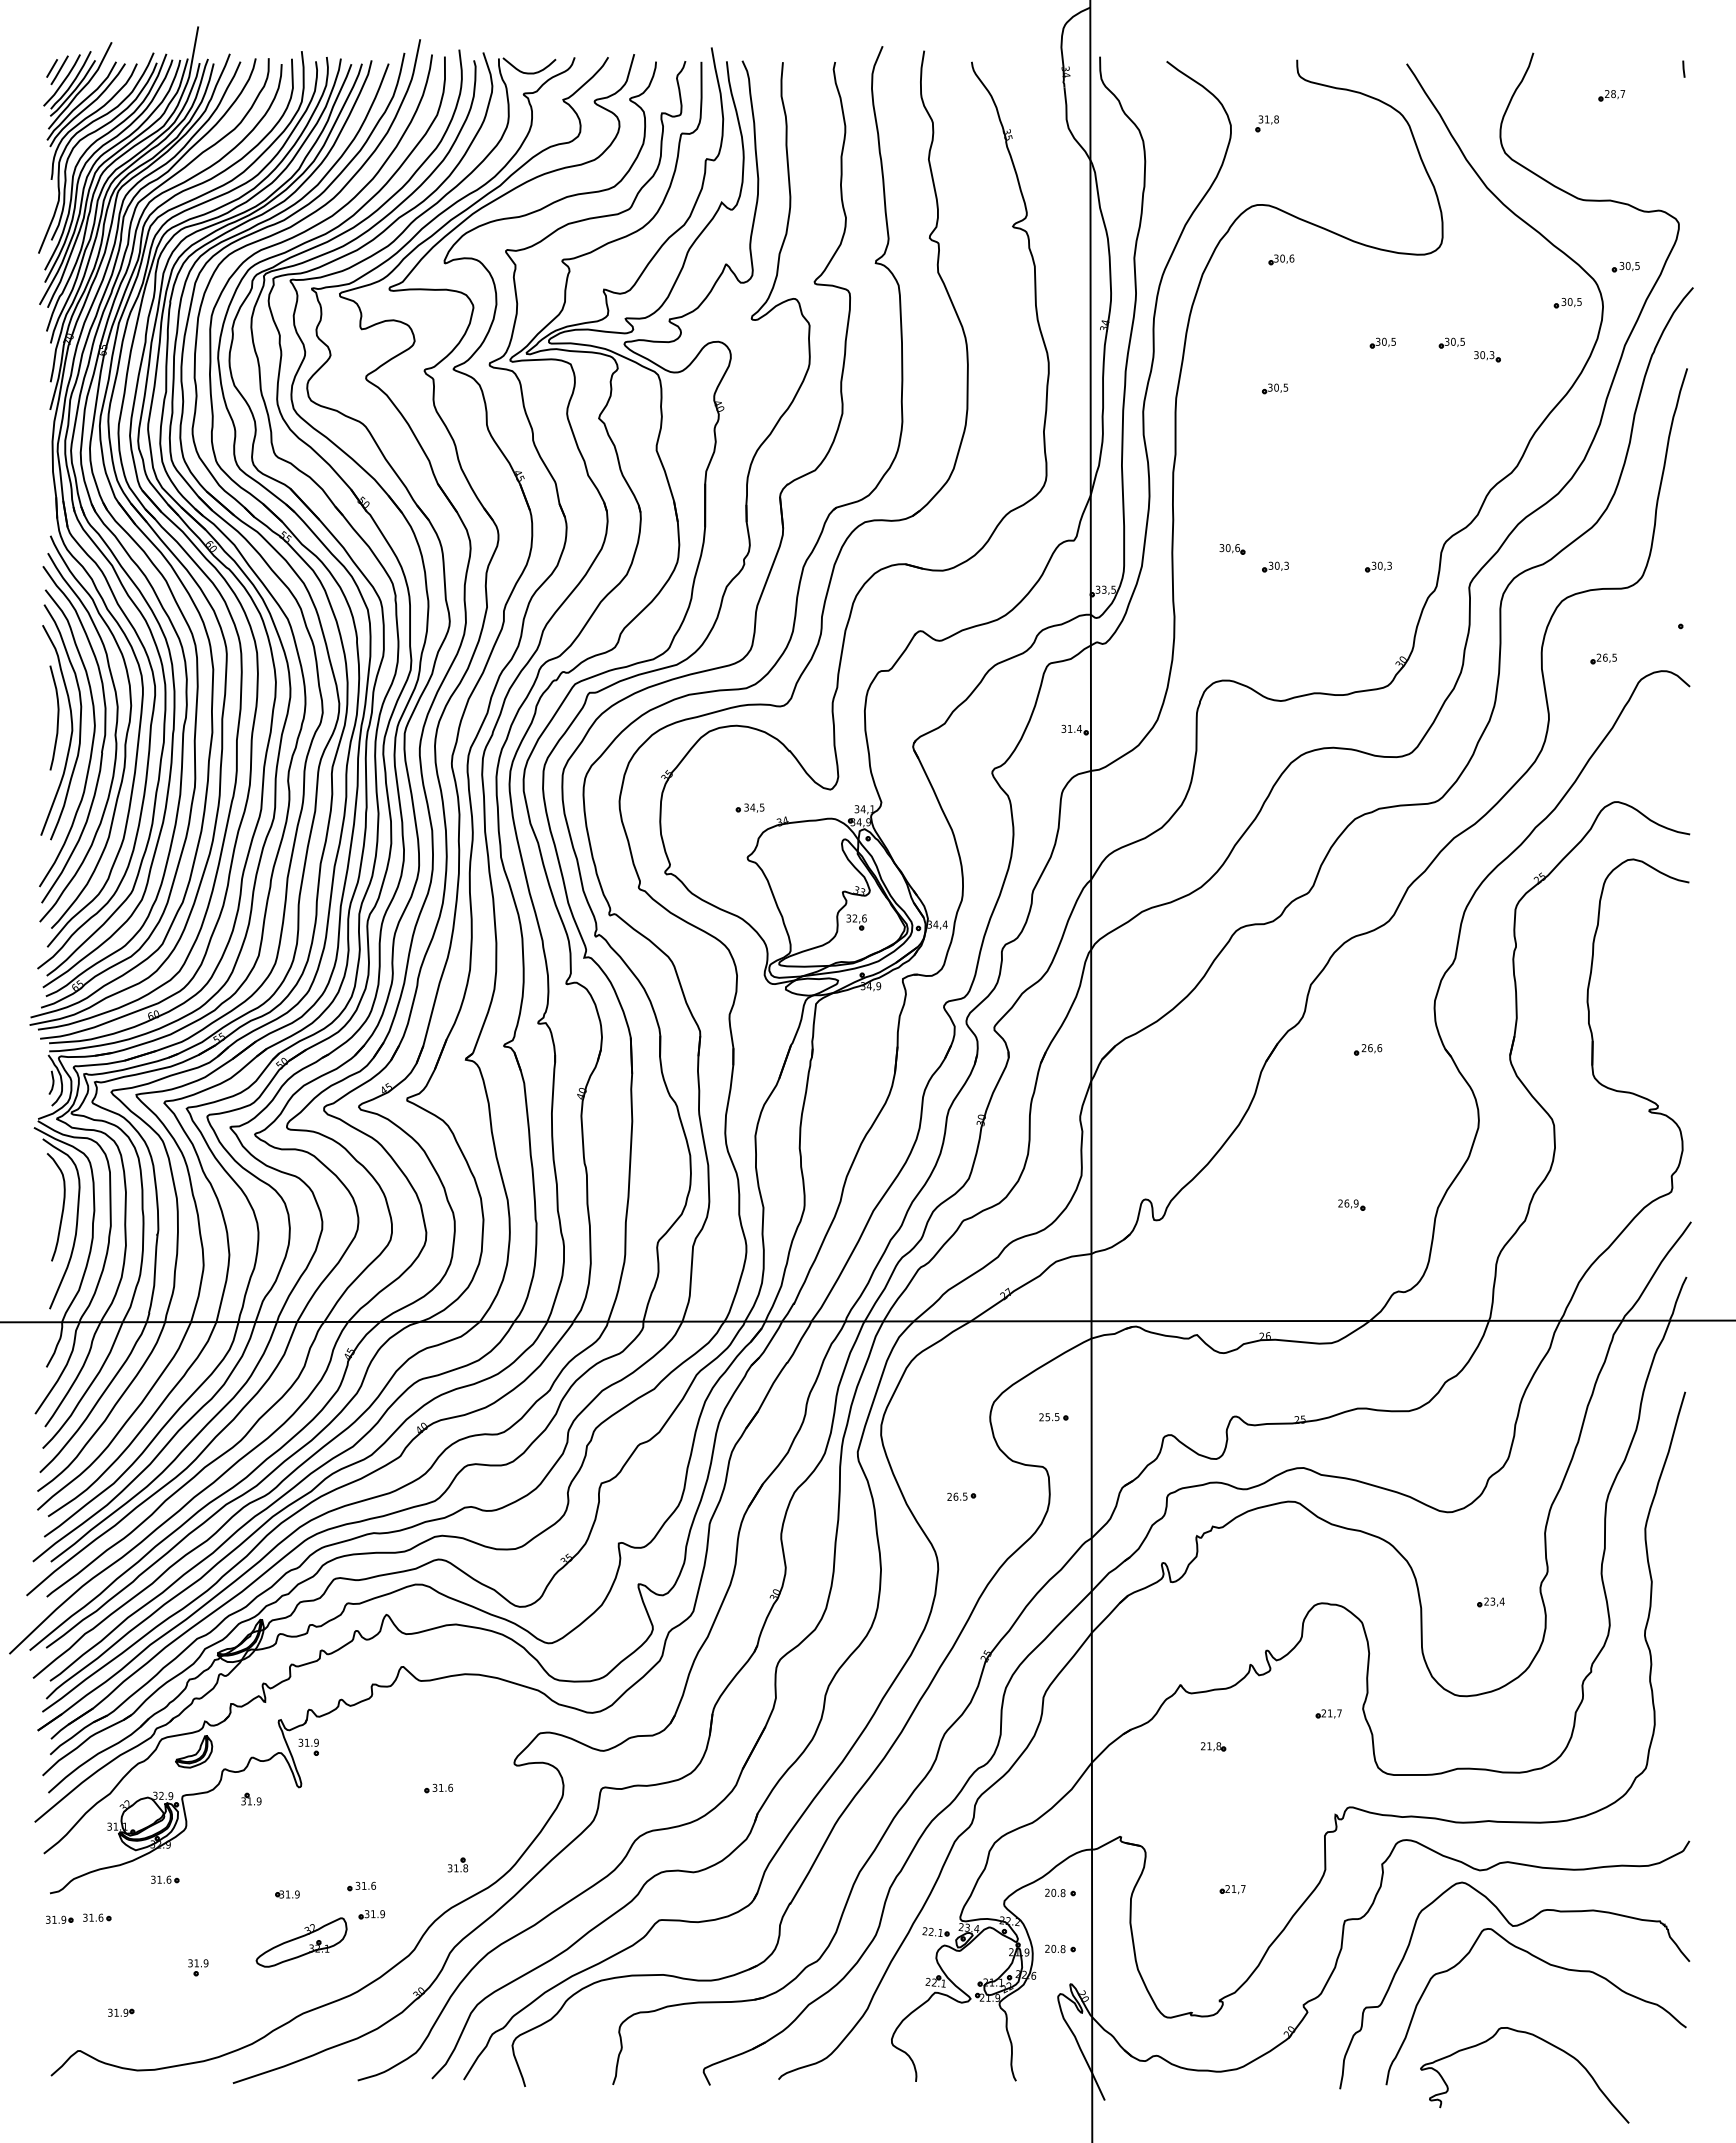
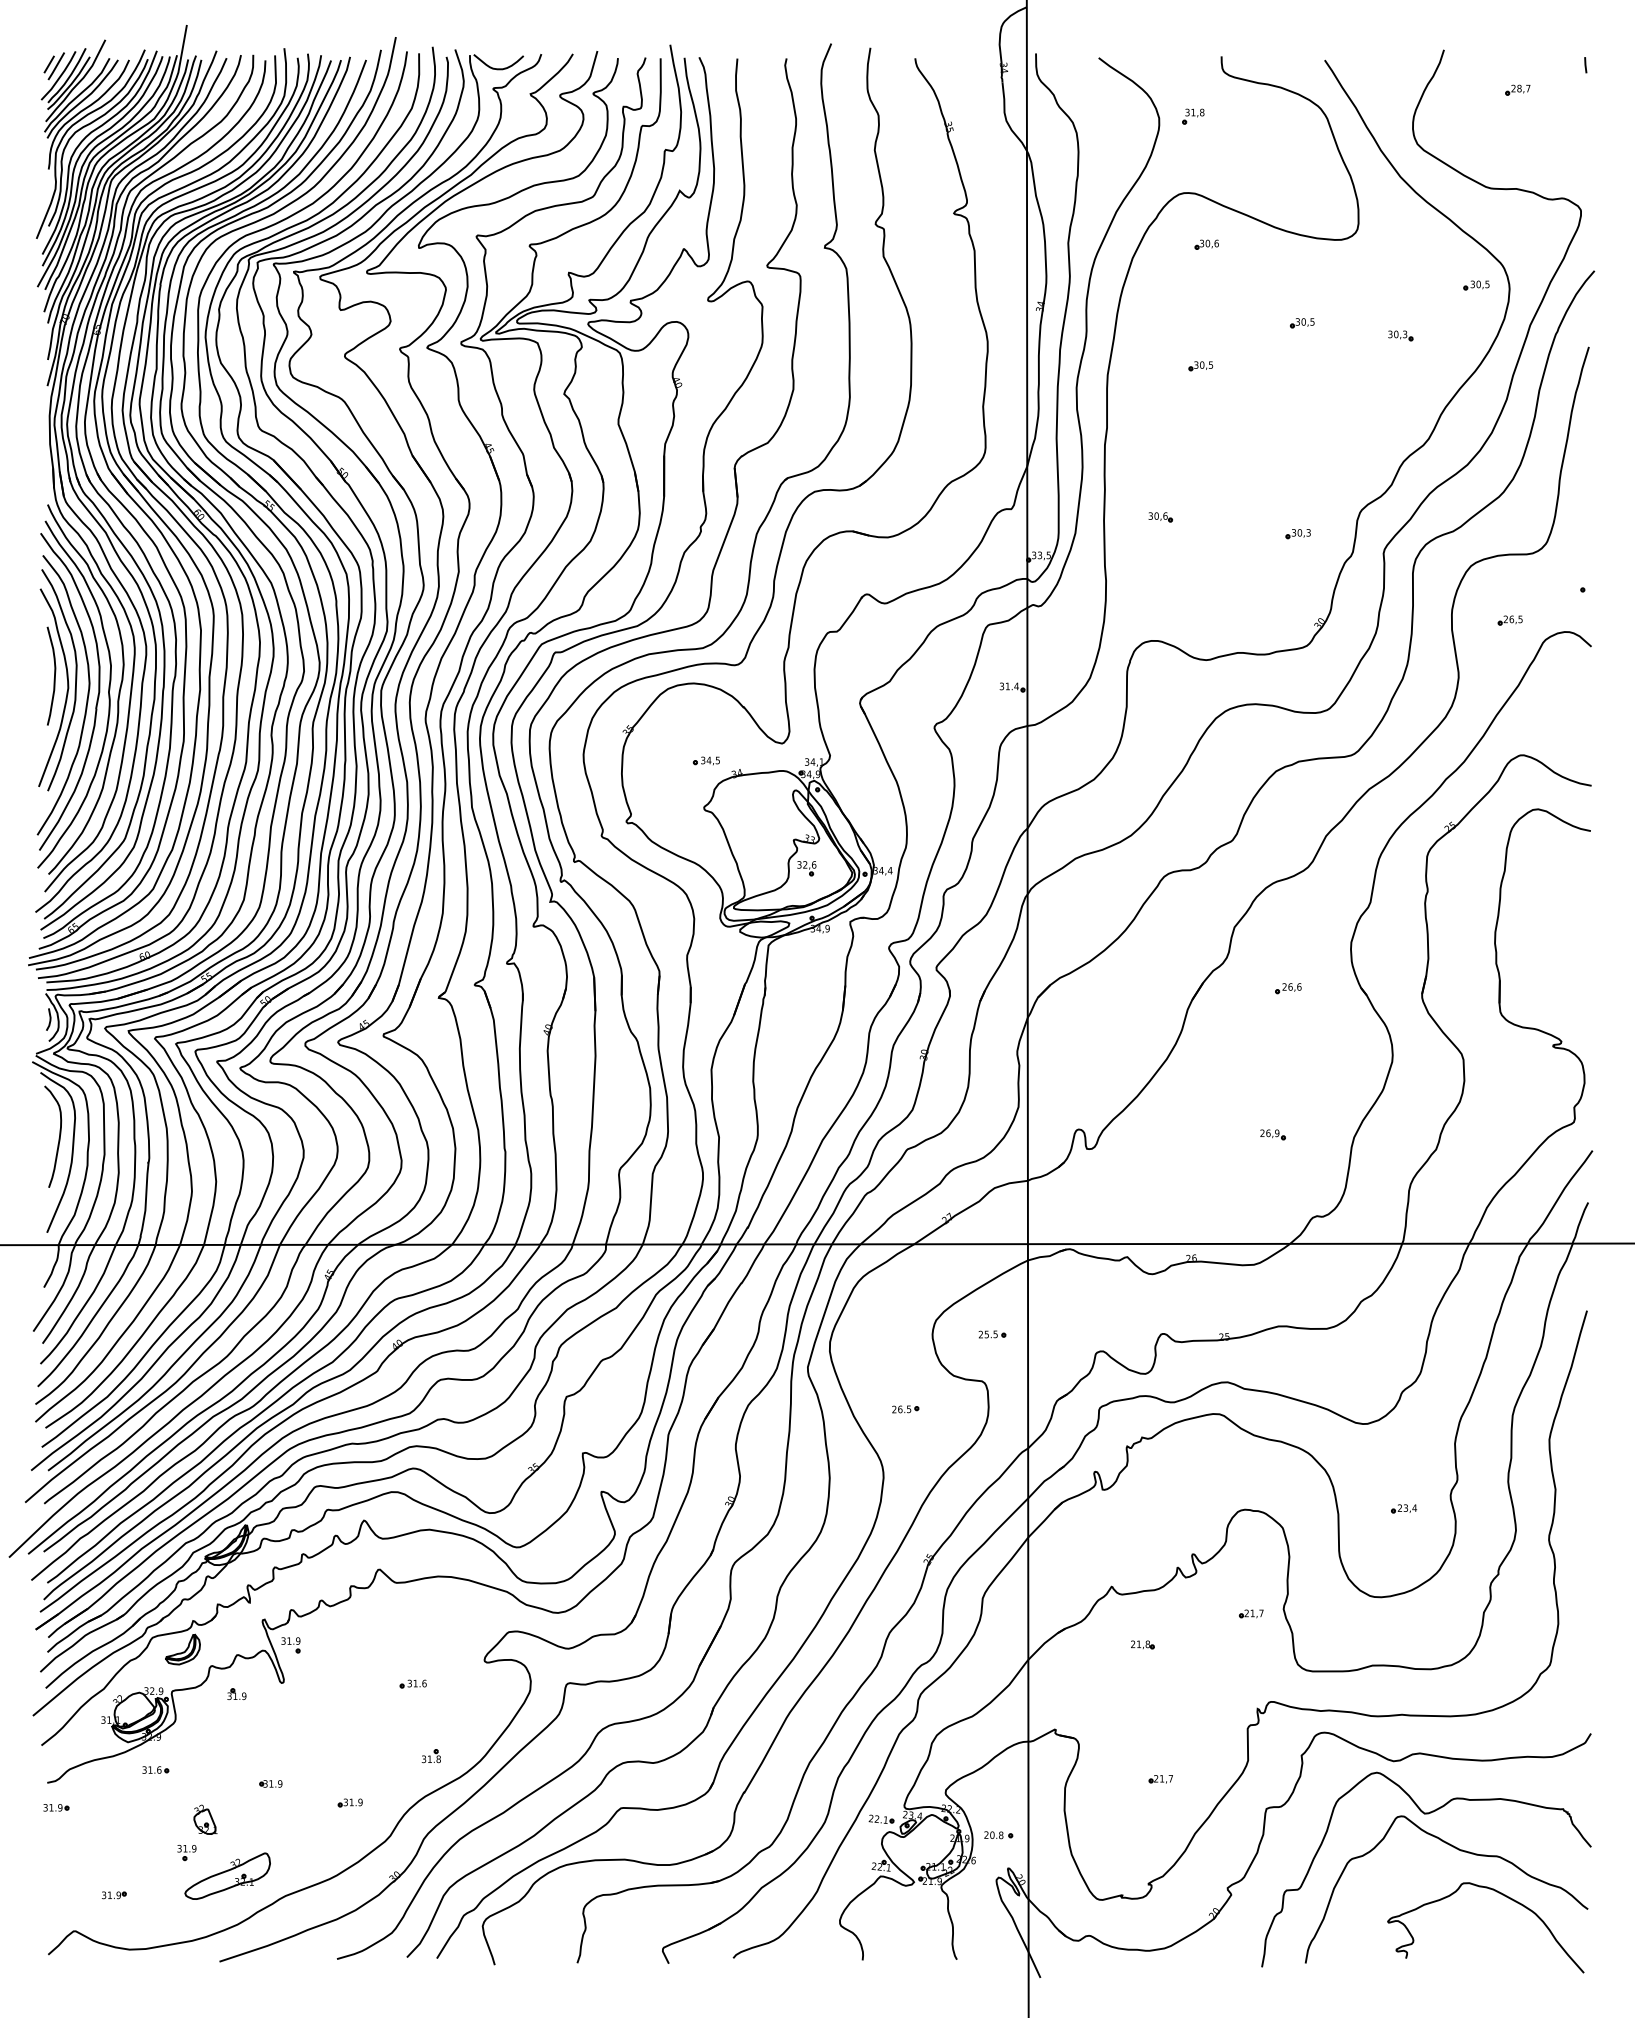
part: (1625, 267) -> (1530, 251), removed
part: (1451, 342) -> (1366, 322), removed
part: (1275, 566) -> (1201, 533), removed
part: (361, 1886) -> (340, 1776), removed
part: (1060, 1892) -> (998, 1782), removed
part: (97, 1917) -> (91, 1805), removed
part: (217, 1932) -> (204, 1819), added
part: (301, 1942) -> (227, 1876), moved
curve: (1541, 2040) -> (1501, 1895), moved

